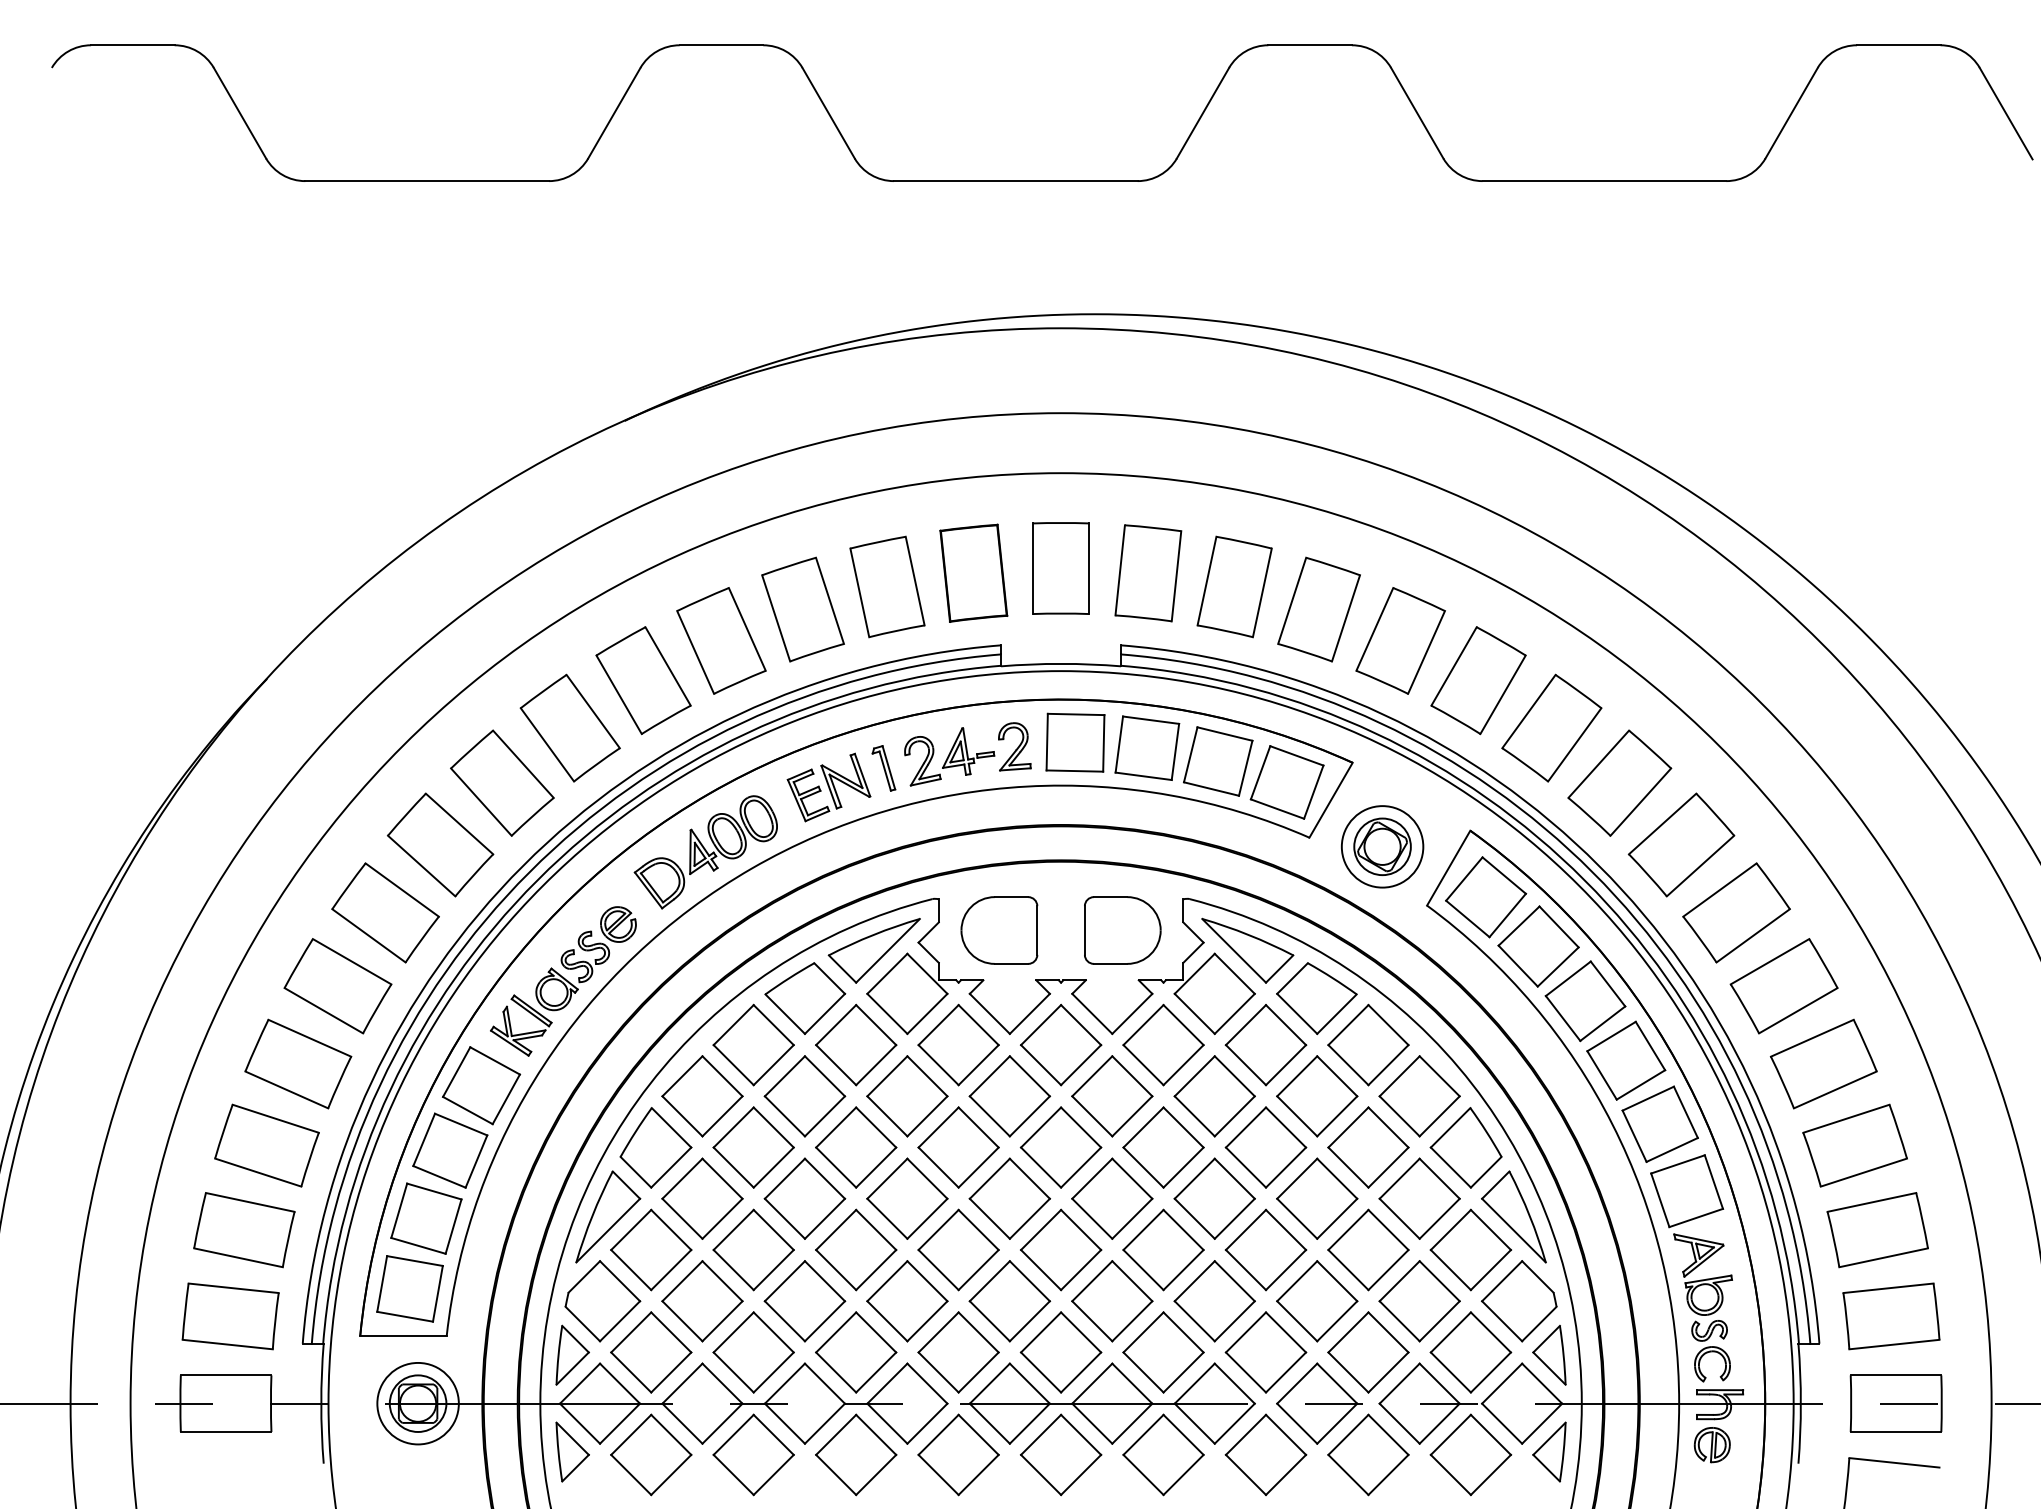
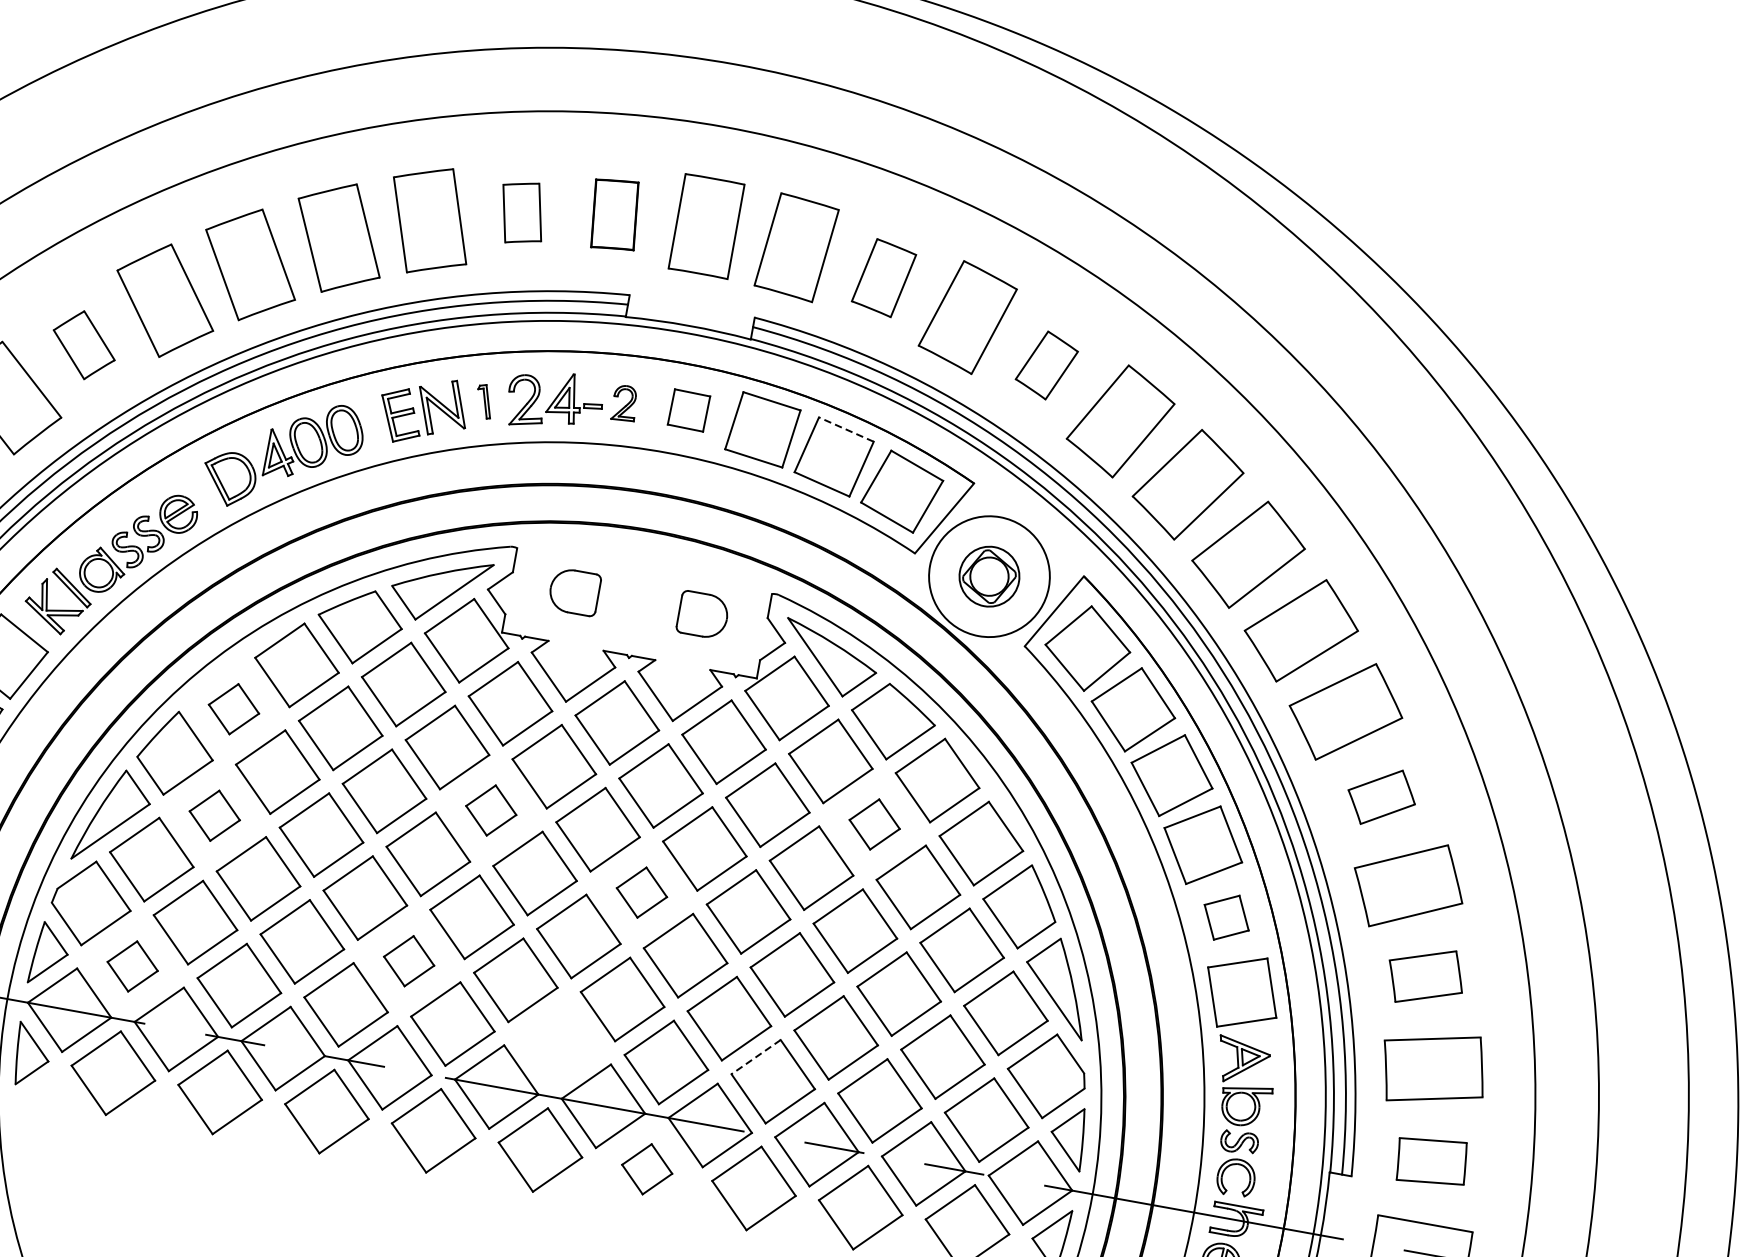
part: (973, 572) -> (614, 214), size x0.7
part: (887, 586) -> (522, 212), size x0.6
part: (1234, 586) -> (883, 277), size x0.7
part: (1400, 640) -> (1046, 365), size x0.6
line: (1224, 733) -> (846, 428), solid -> dashed
part: (1075, 742) -> (689, 410), size x0.6
part: (1014, 746) -> (624, 403), size x0.7
part: (883, 768) -> (484, 401), size x0.7
part: (502, 782) -> (84, 344), size x0.6
circle: (1382, 846) -> (989, 576), size x1.4
part: (999, 930) -> (574, 592), size x0.6
part: (1122, 930) -> (702, 615), size x0.6
part: (1783, 986) -> (1381, 797), size x0.6
part: (702, 1096) -> (233, 709), size x0.6
part: (1317, 1096) -> (874, 824), size x0.6
part: (1659, 1123) -> (1226, 916), size x0.6
part: (1854, 1145) -> (1425, 976), size x0.7
part: (958, 1147) -> (491, 810), size x0.6
part: (702, 1198) -> (214, 815), size x0.6
part: (1112, 1198) -> (642, 892), size x0.6
part: (907, 1301) -> (409, 961), size x0.6
part: (1891, 1316) -> (1431, 1161), size x0.7
line: (1245, 1332) -> (755, 1057), solid -> dashed
part: (651, 1352) -> (132, 966), size x0.6
part: (1060, 1352) -> (559, 1043), removed
part: (1163, 1454) -> (647, 1168), size x0.6

